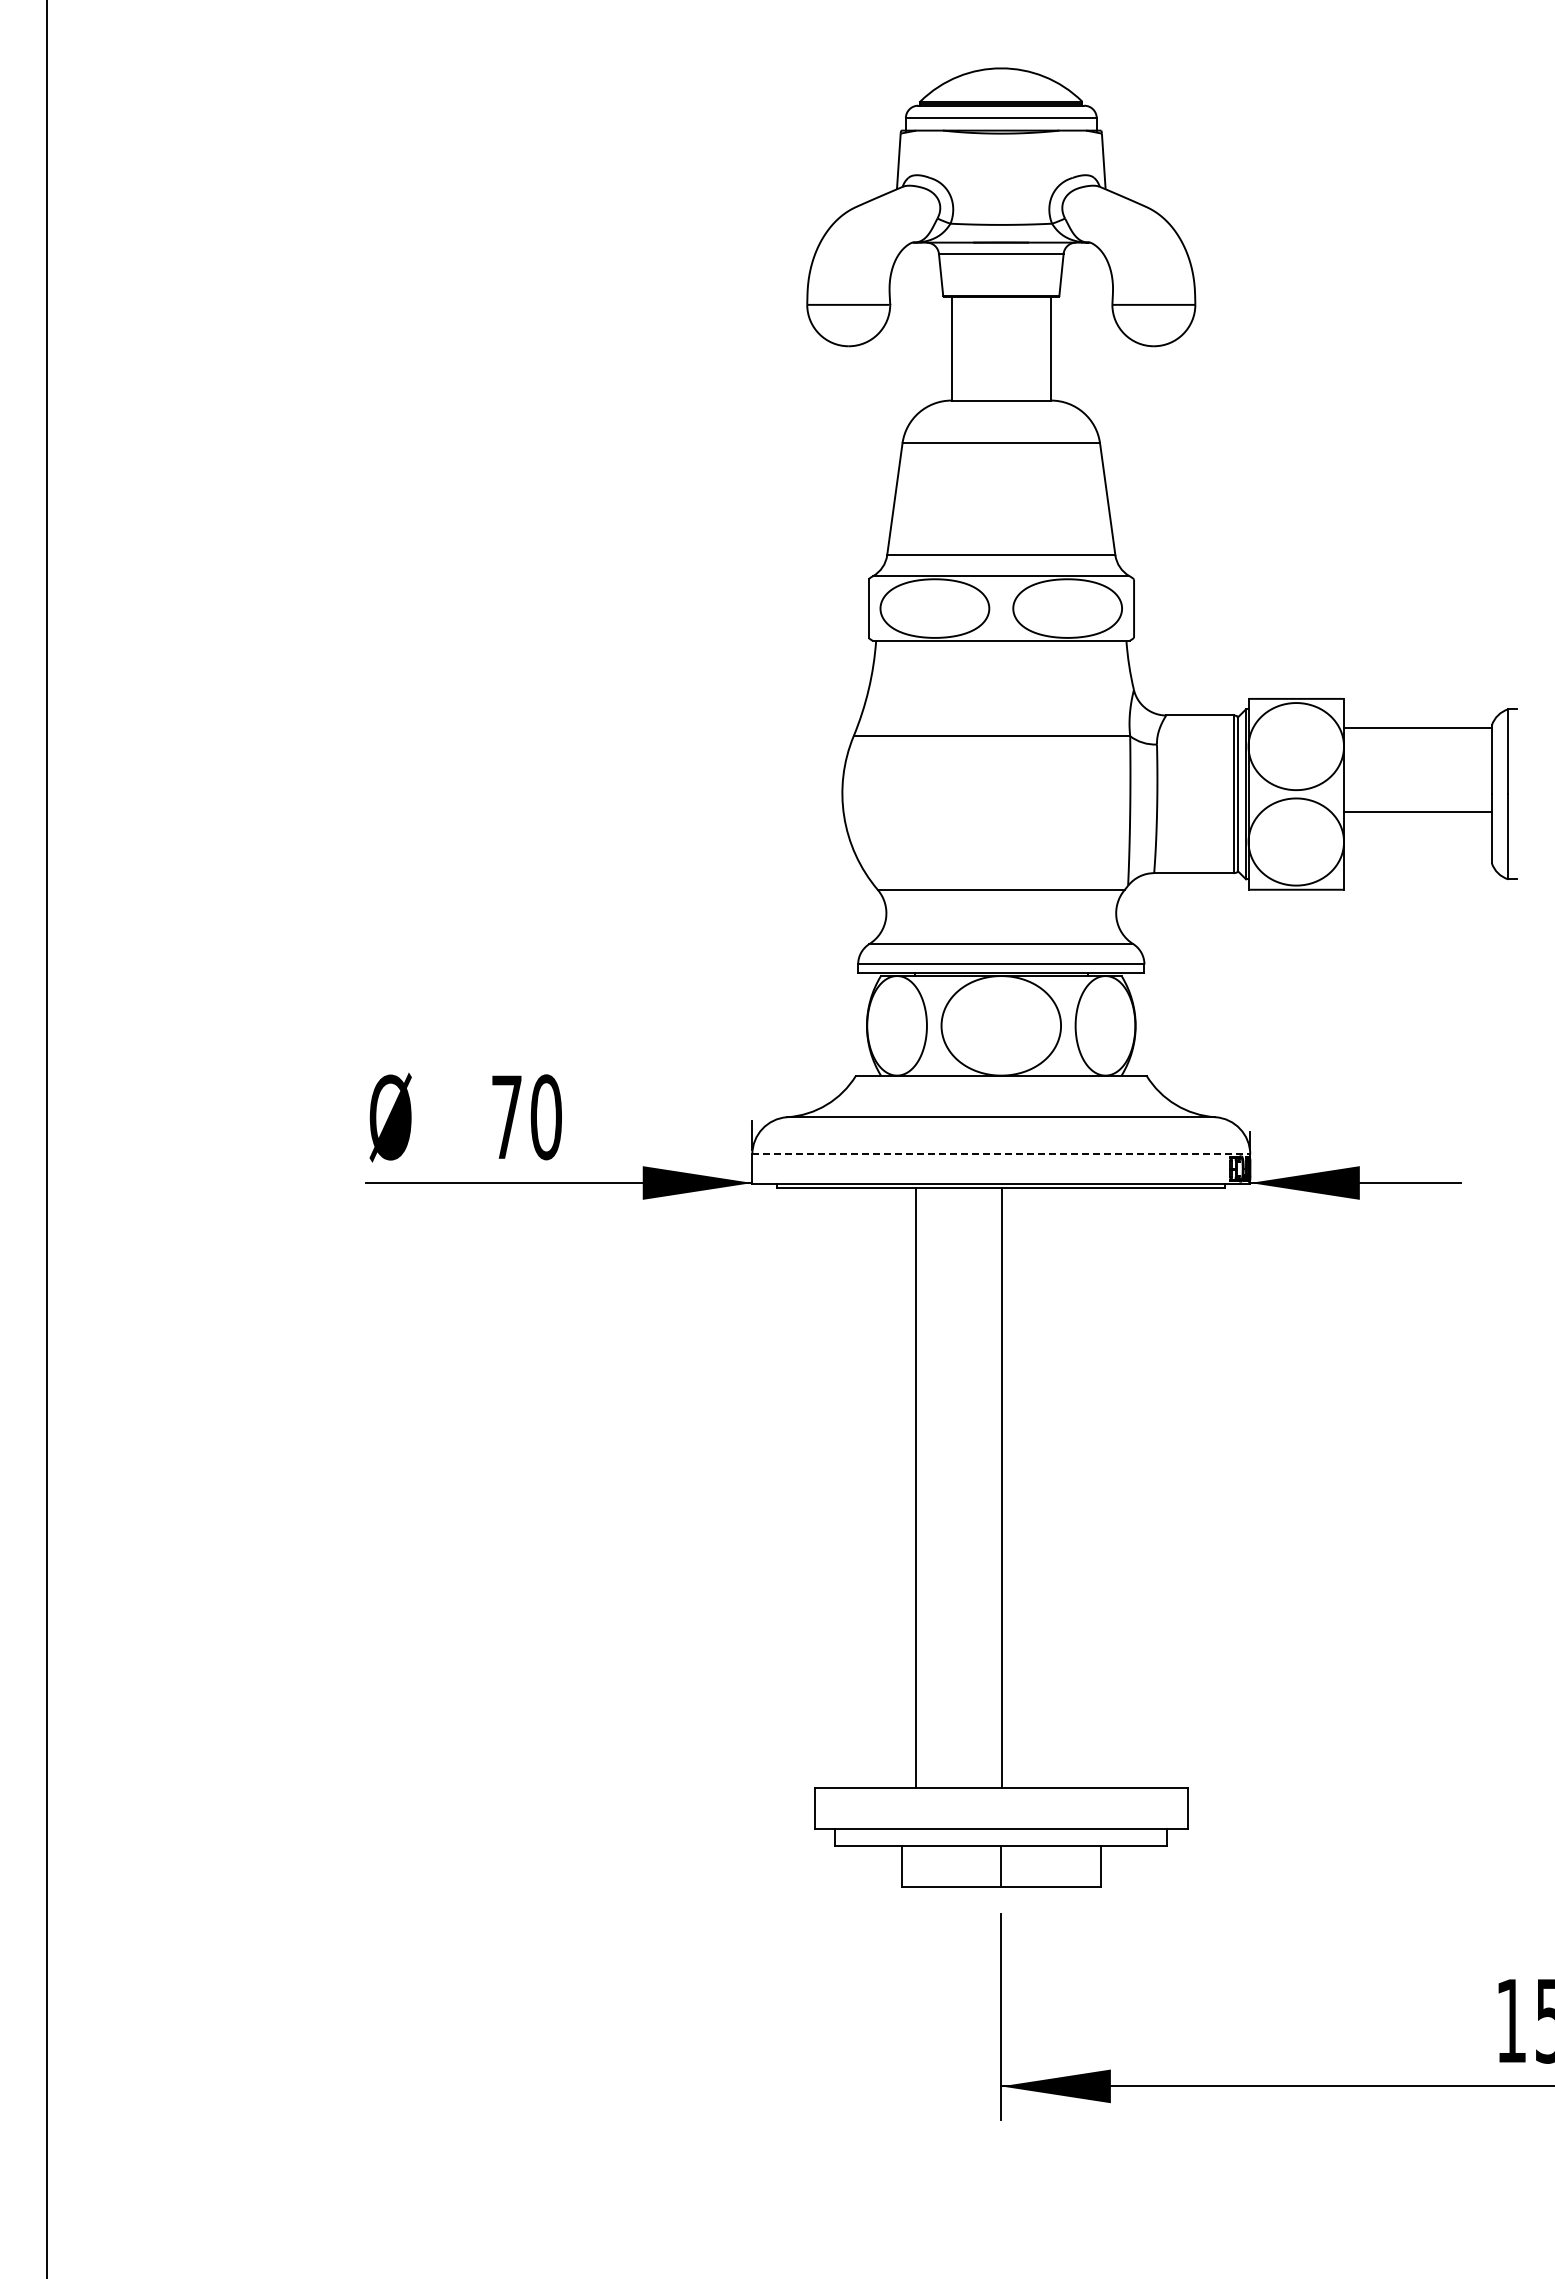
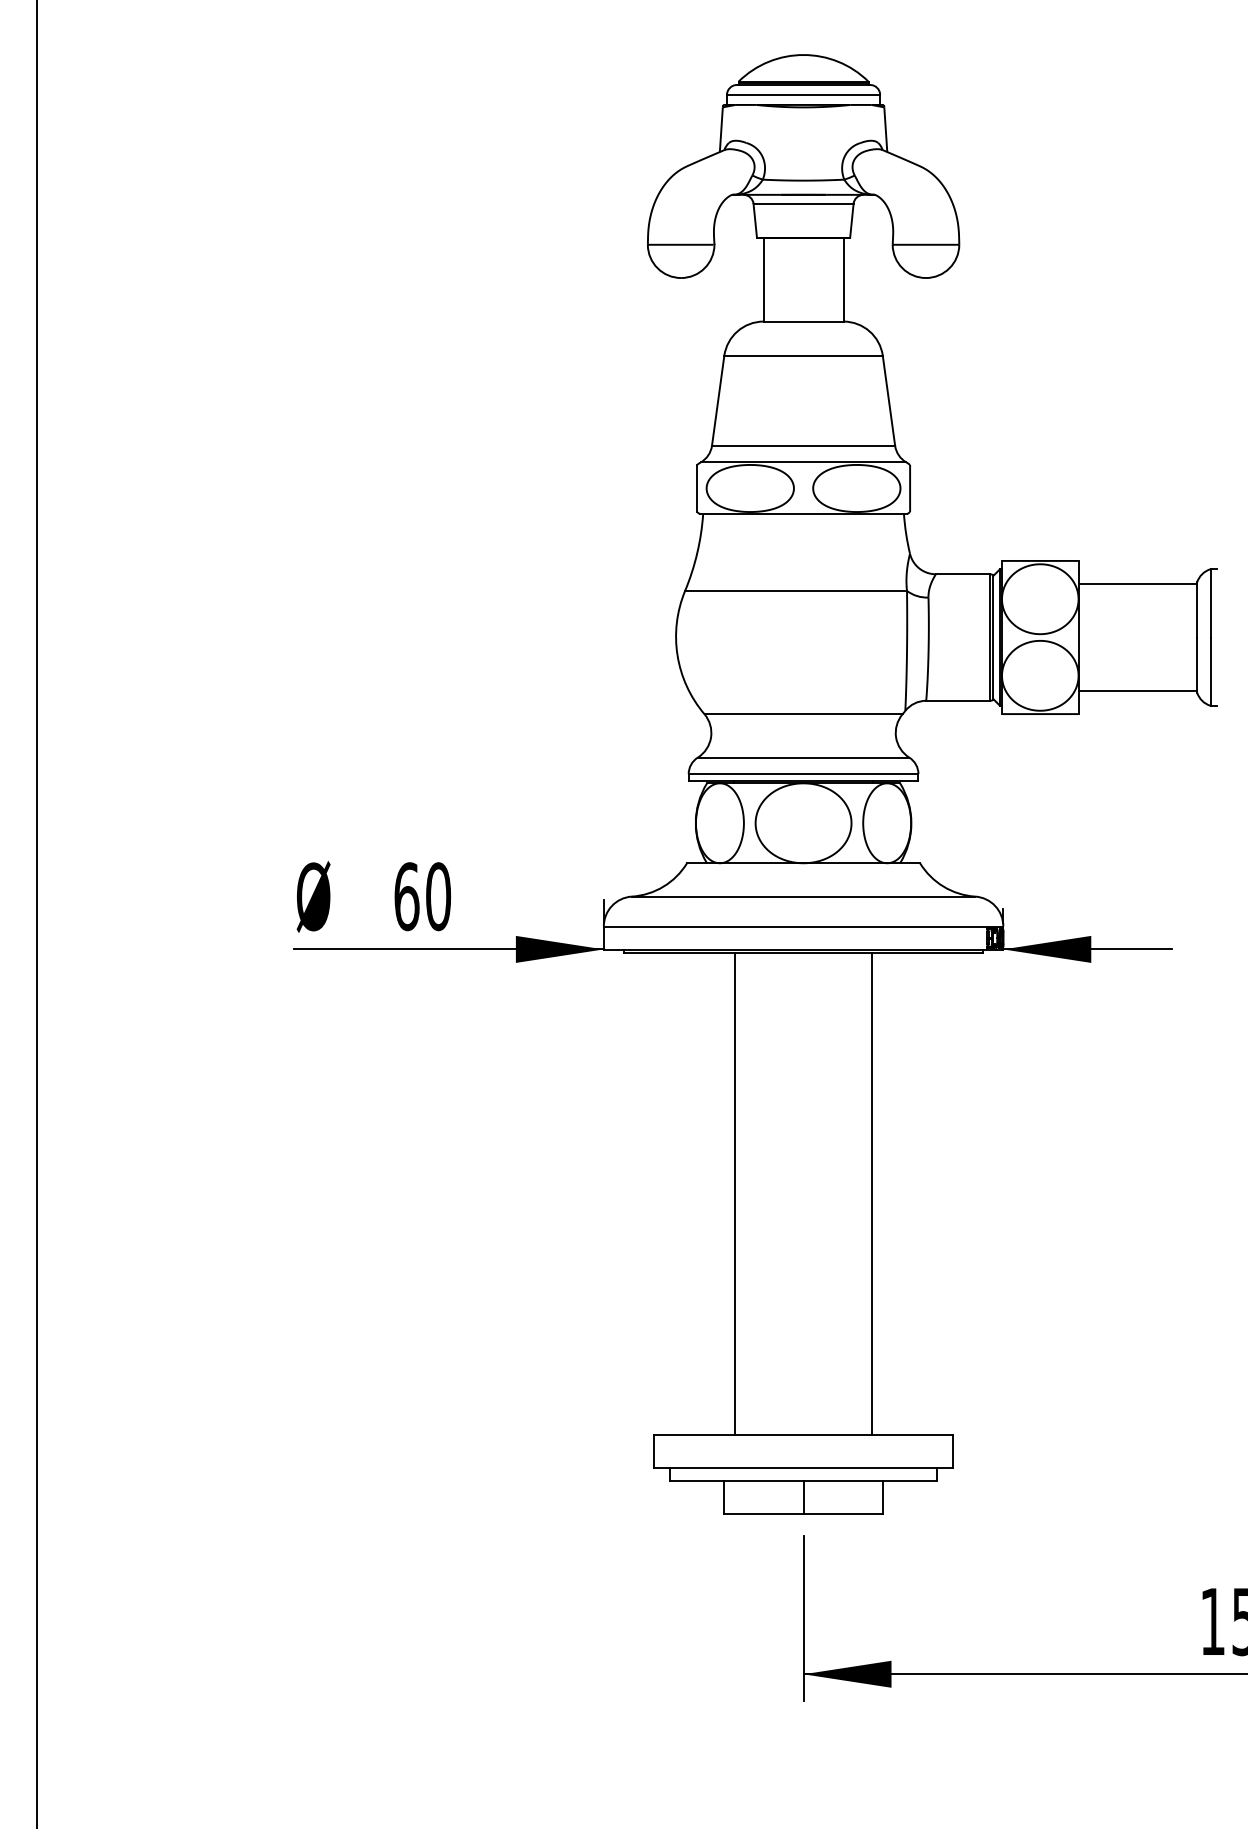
line: (1417, 811) -> (1137, 690), moved
text: (506, 1117) -> (406, 896), 70 -> 60
line: (1001, 1154) -> (803, 926), dashed -> solid
line: (1002, 1487) -> (871, 1193), moved

